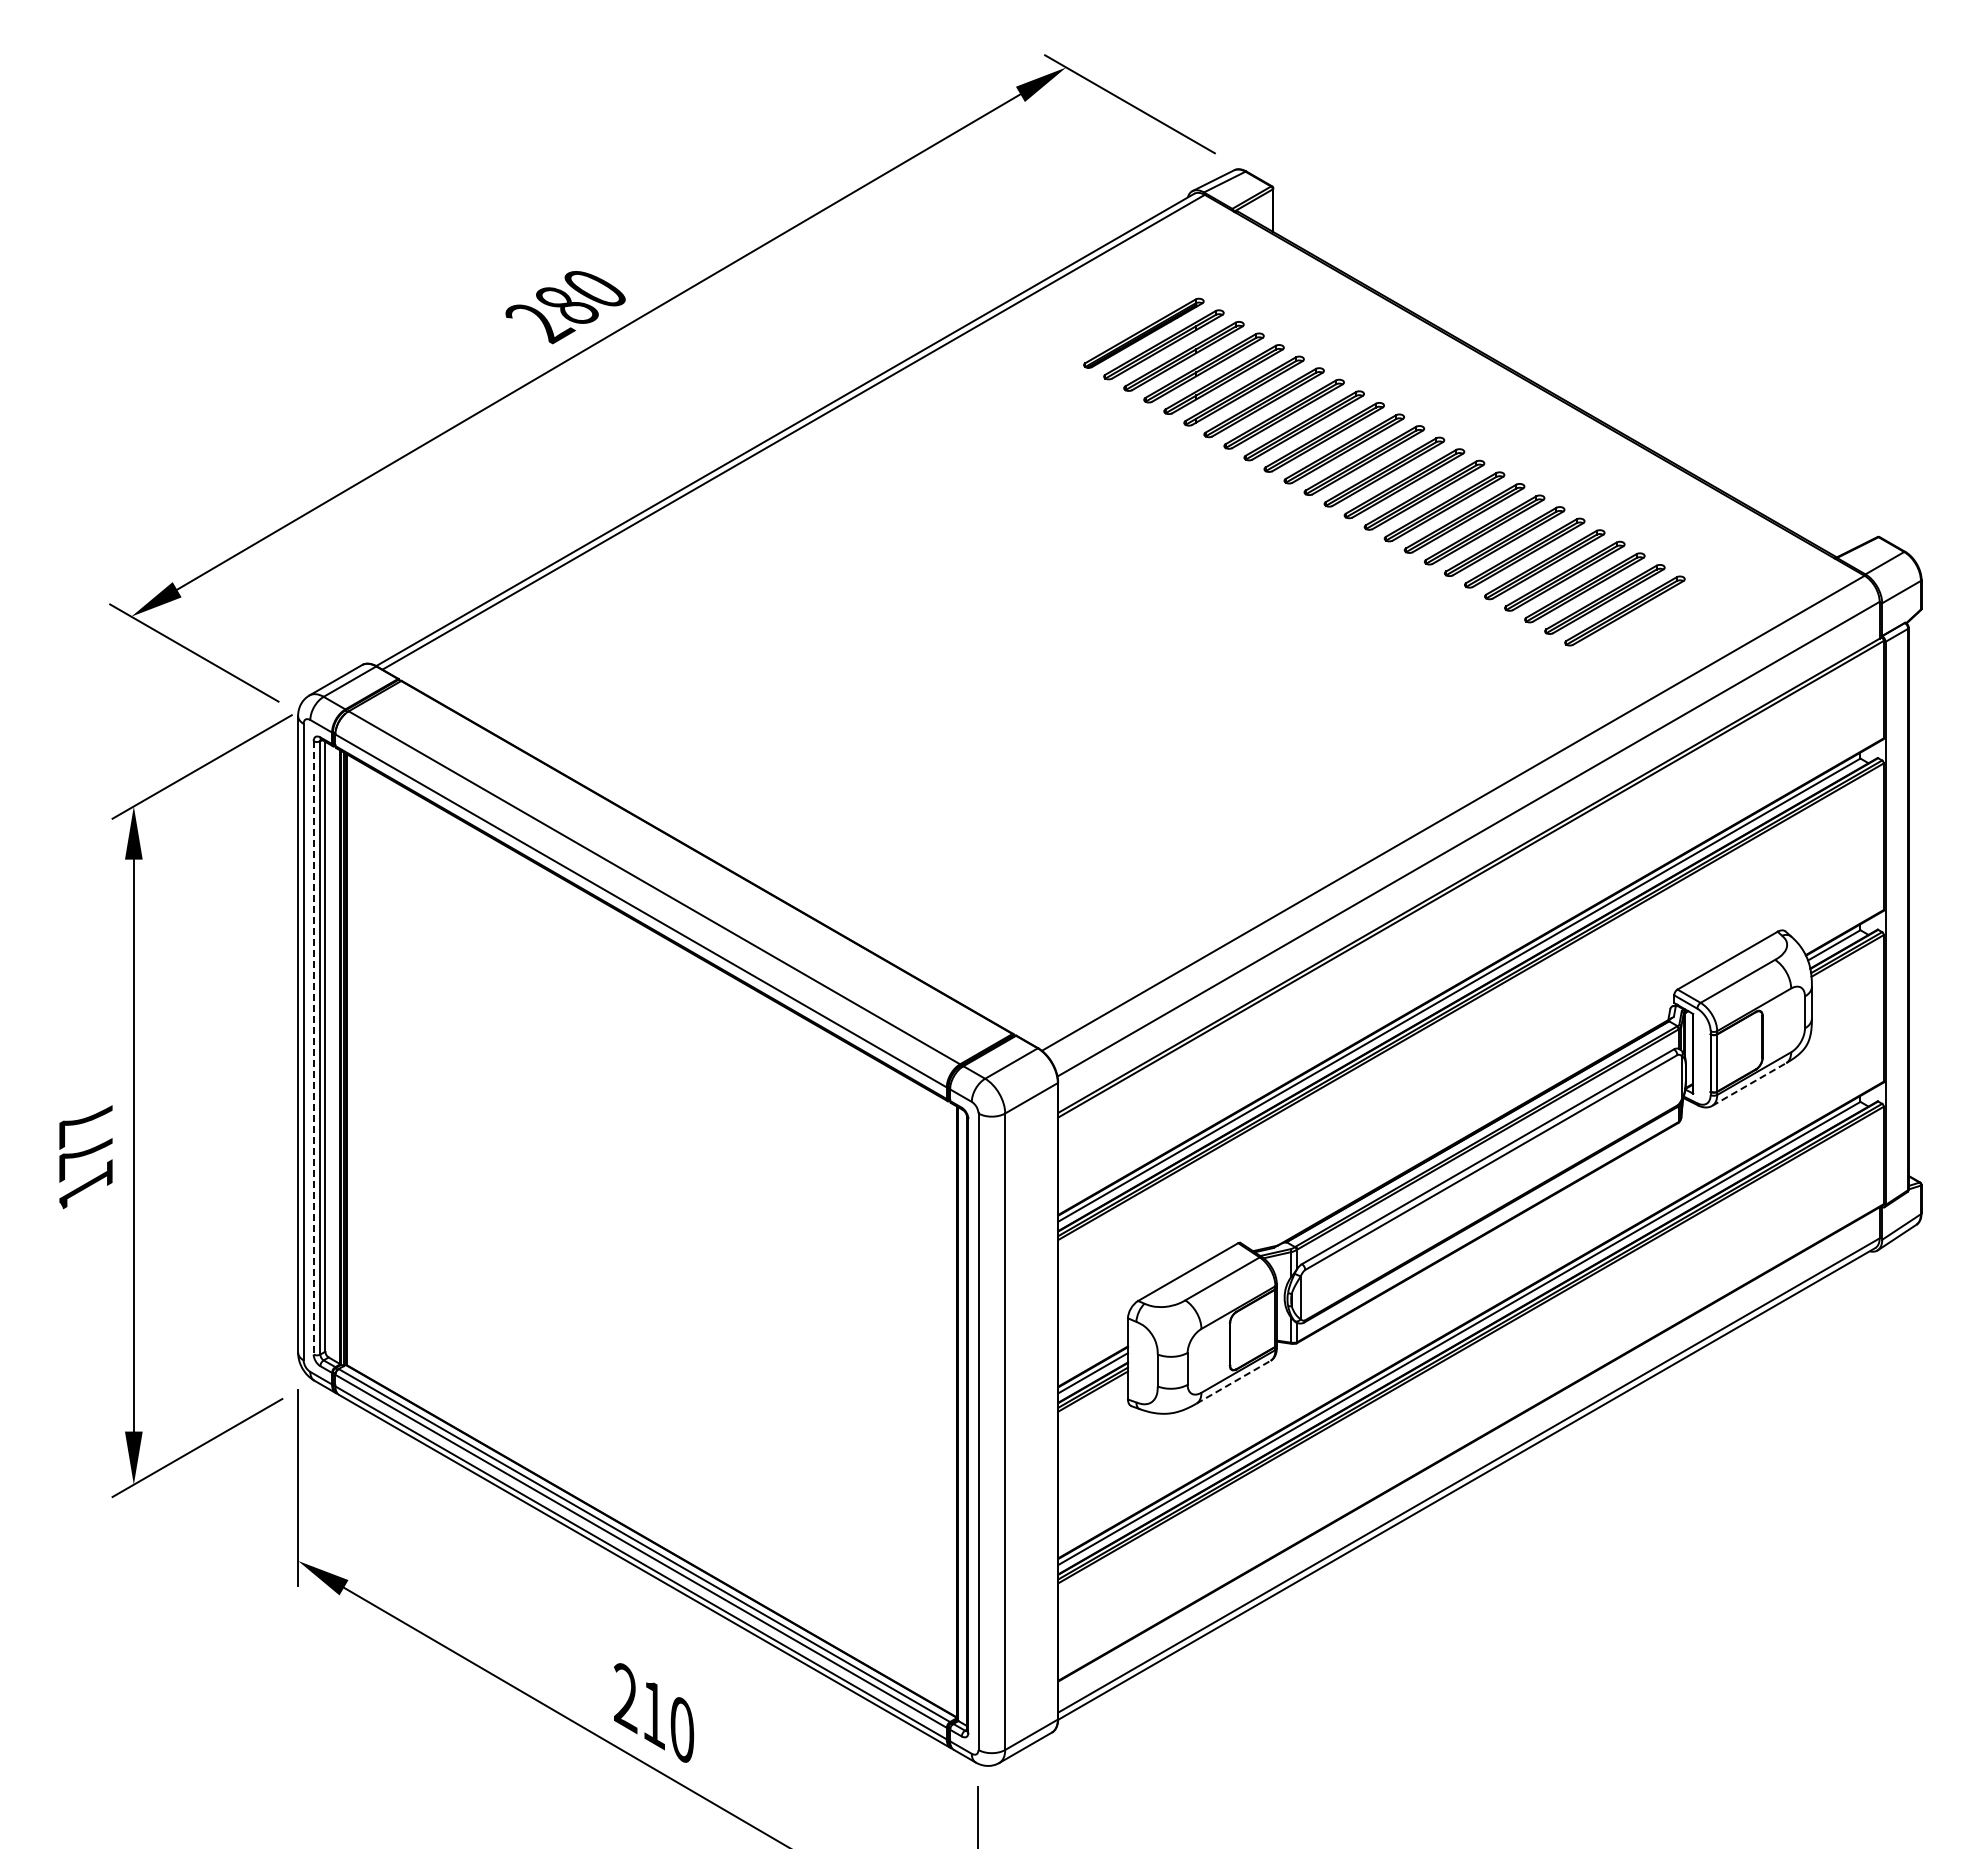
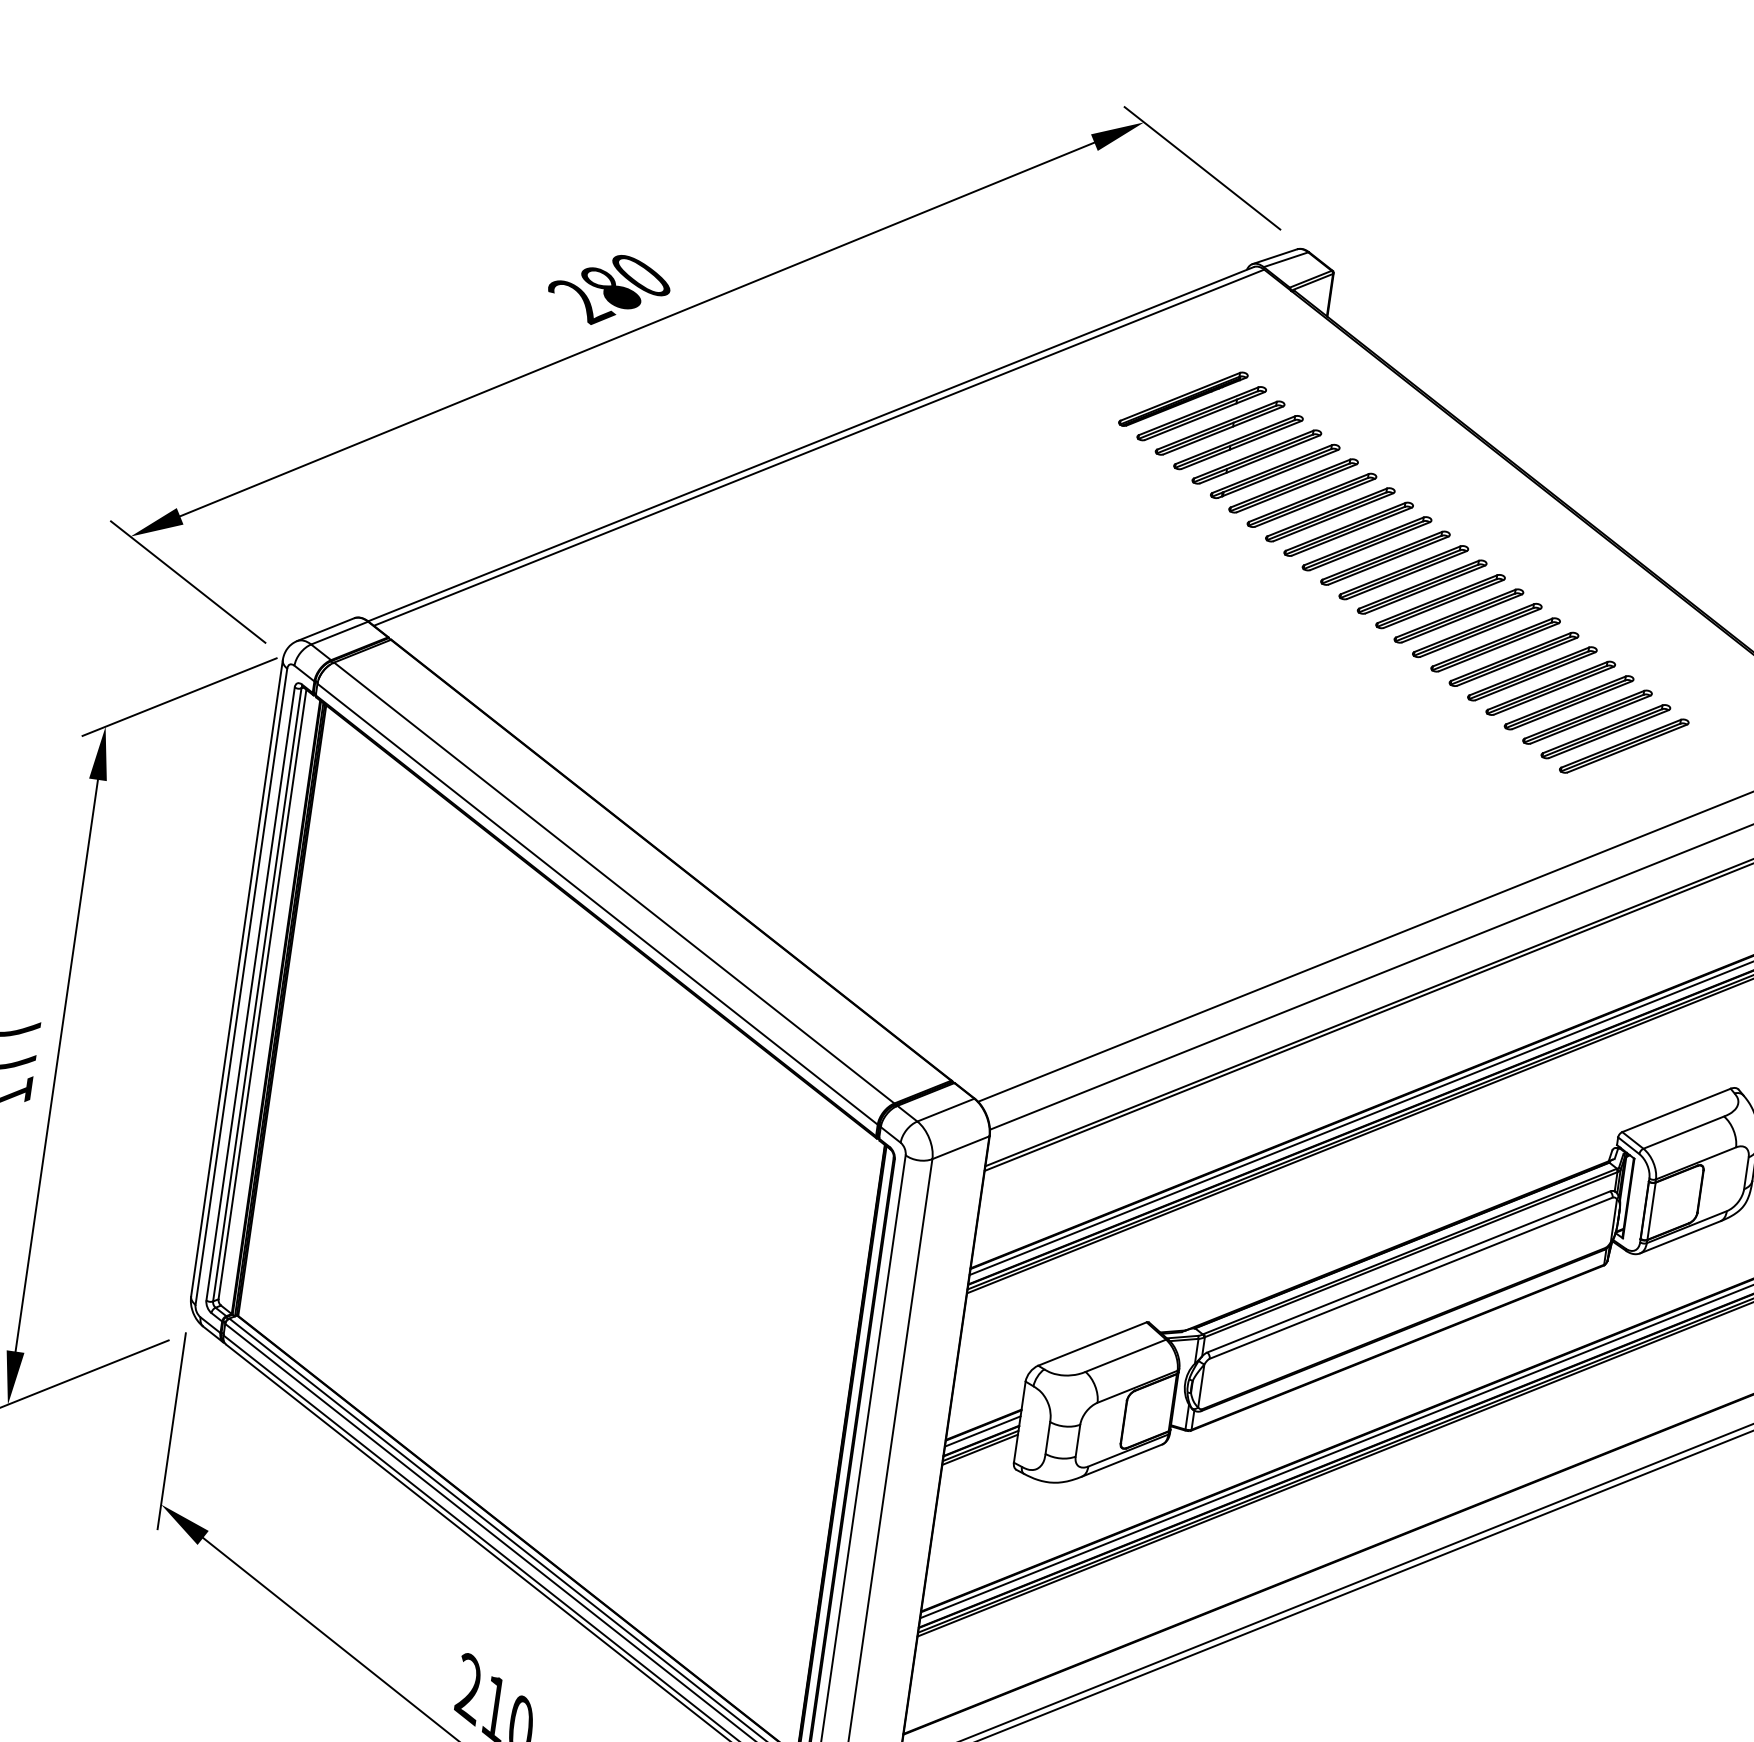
line: (313, 1047) -> (250, 993), dashed -> solid
line: (1749, 1084) -> (1680, 1237), dashed -> solid
line: (1233, 1382) -> (1121, 1460), dashed -> solid

